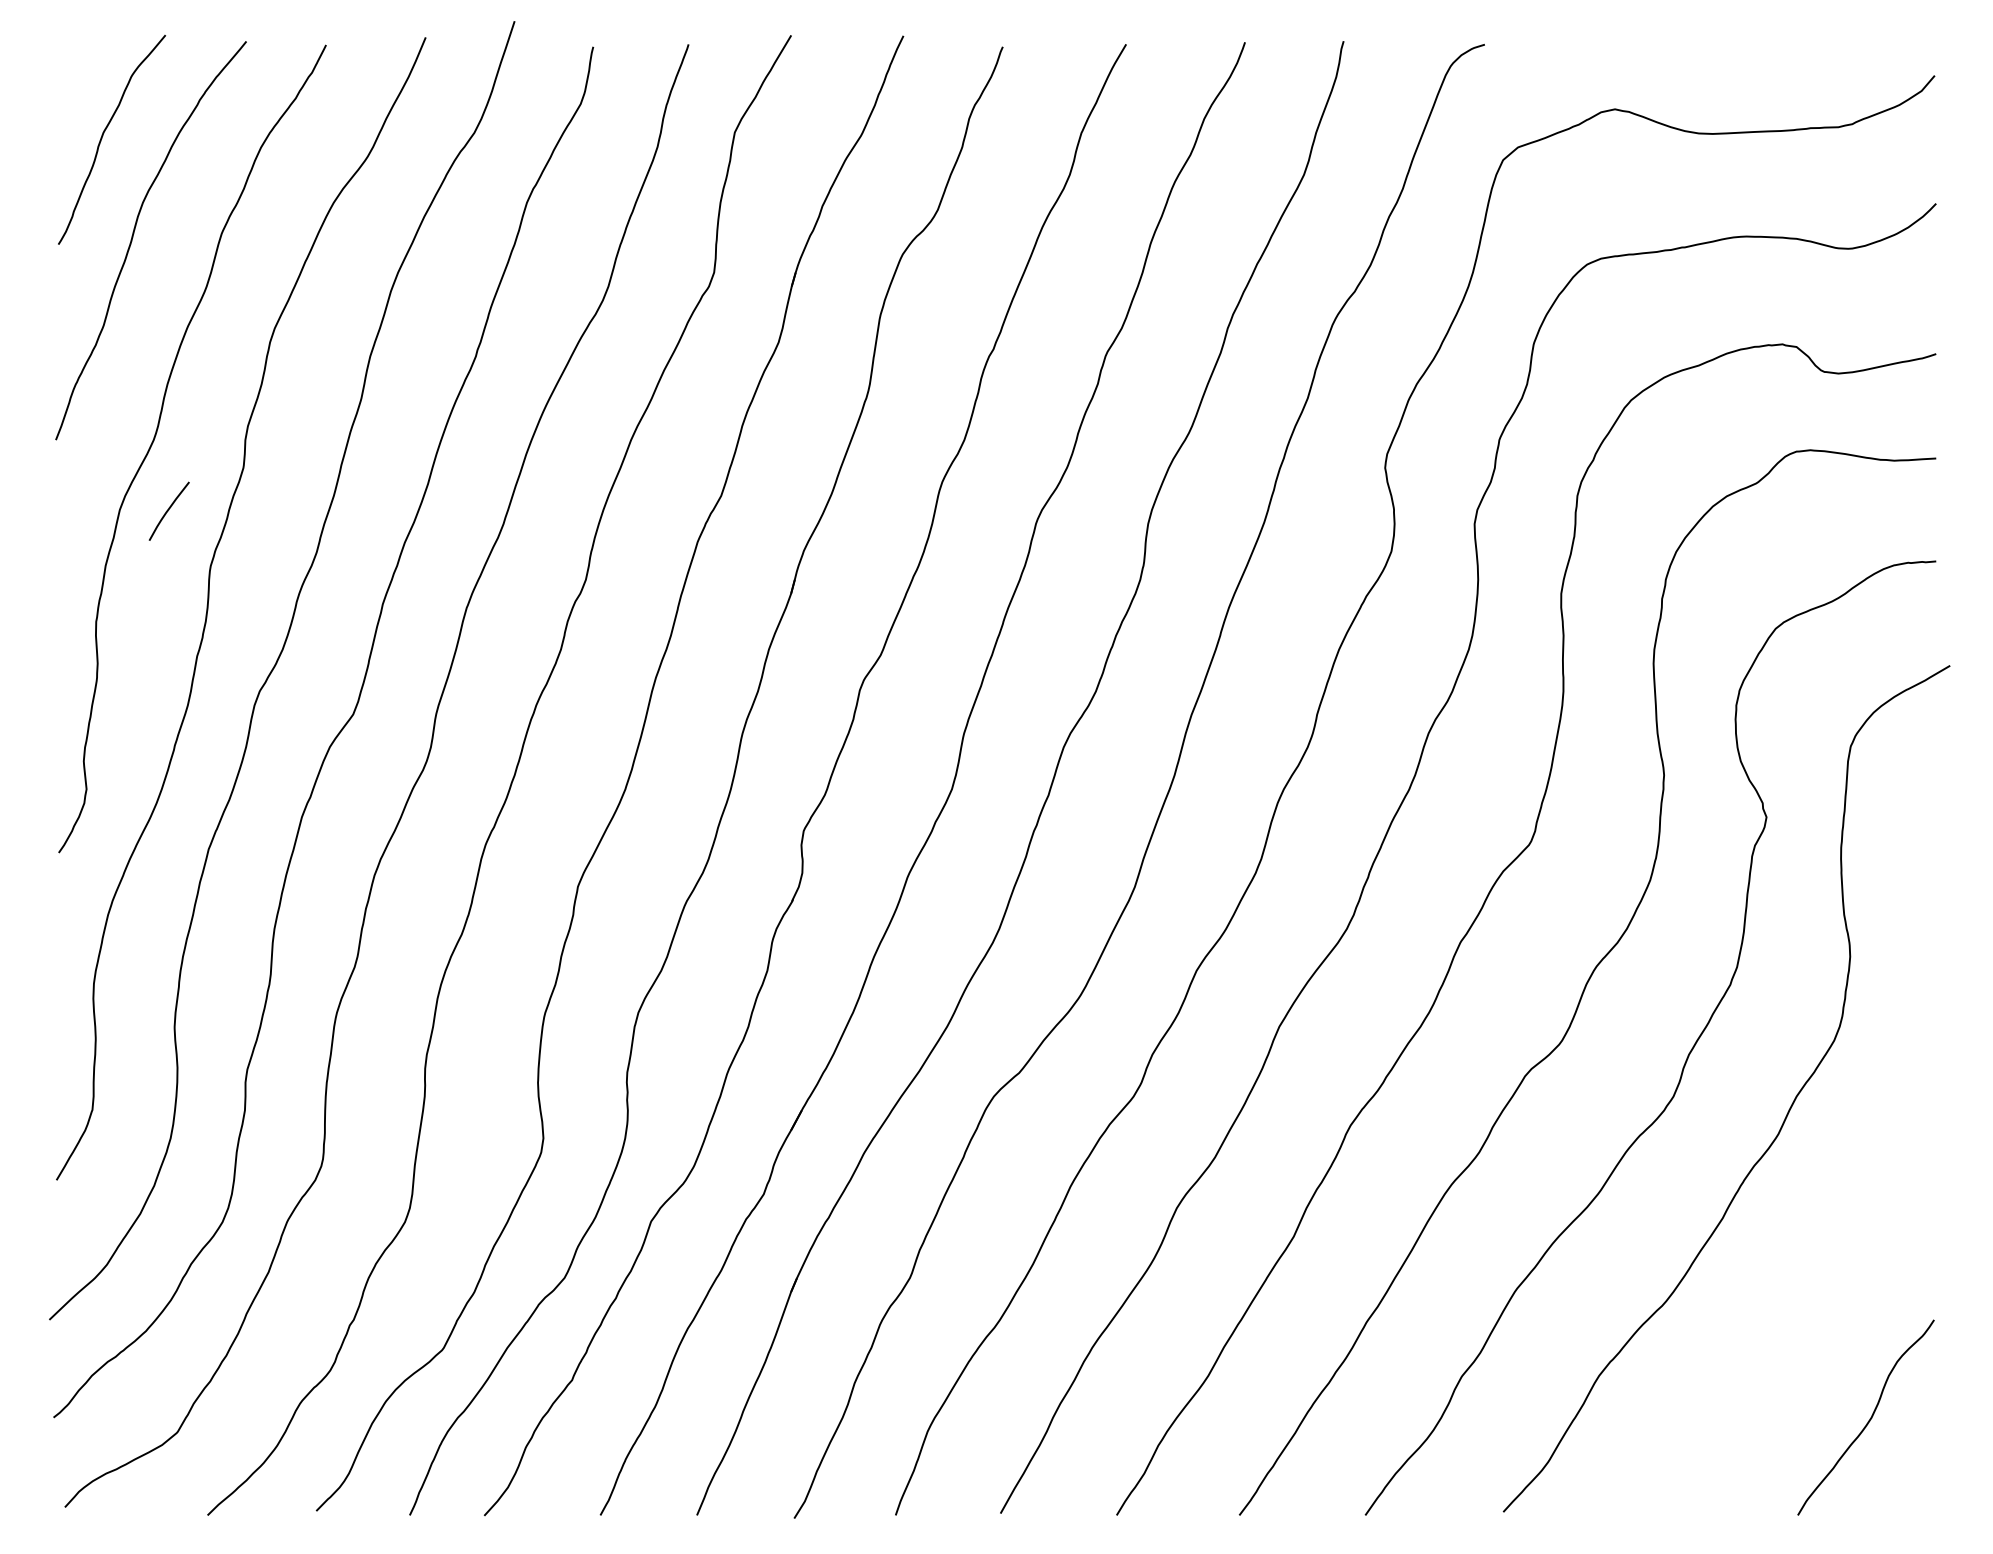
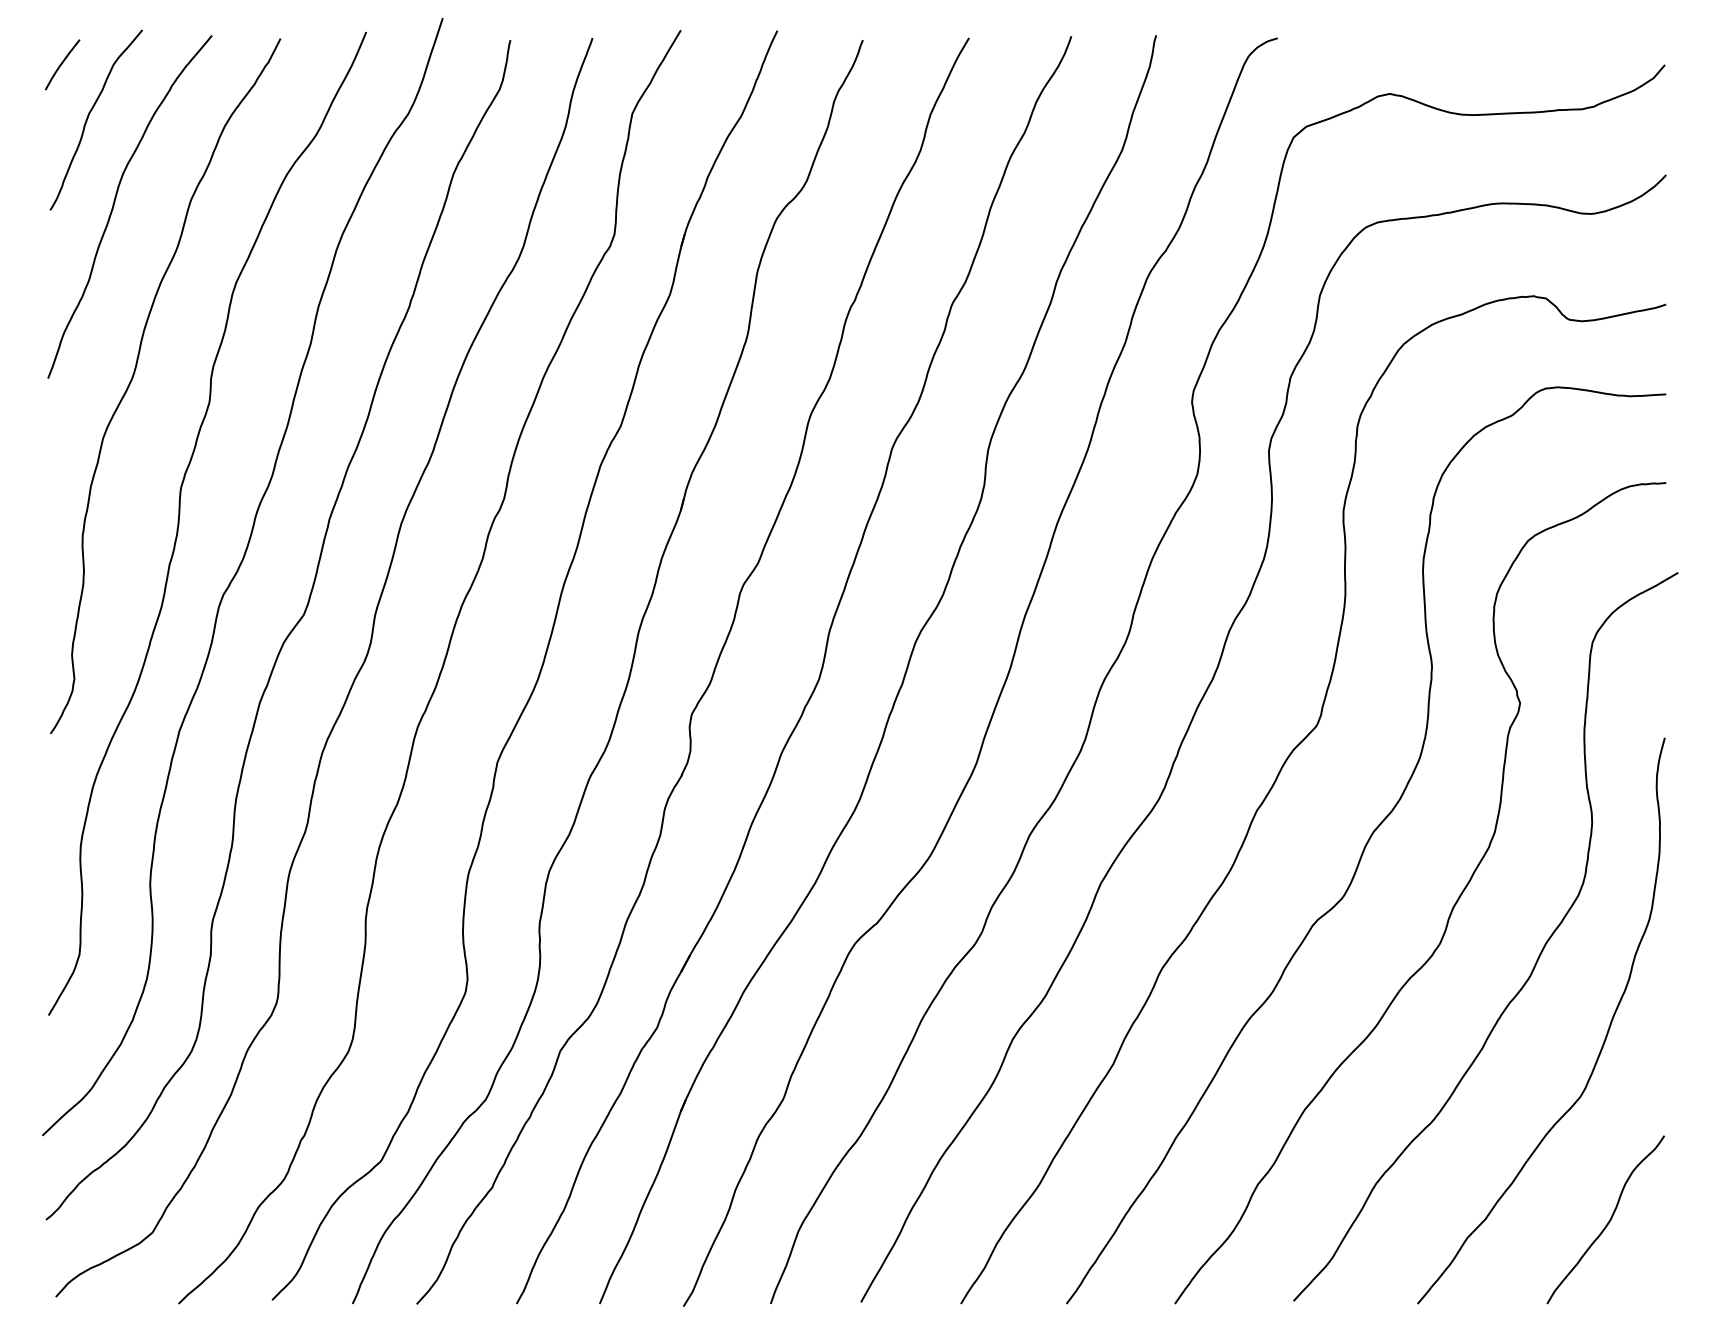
curve: (169, 510) -> (62, 64), moved
curve: (1861, 1216) -> (1601, 1046), added

